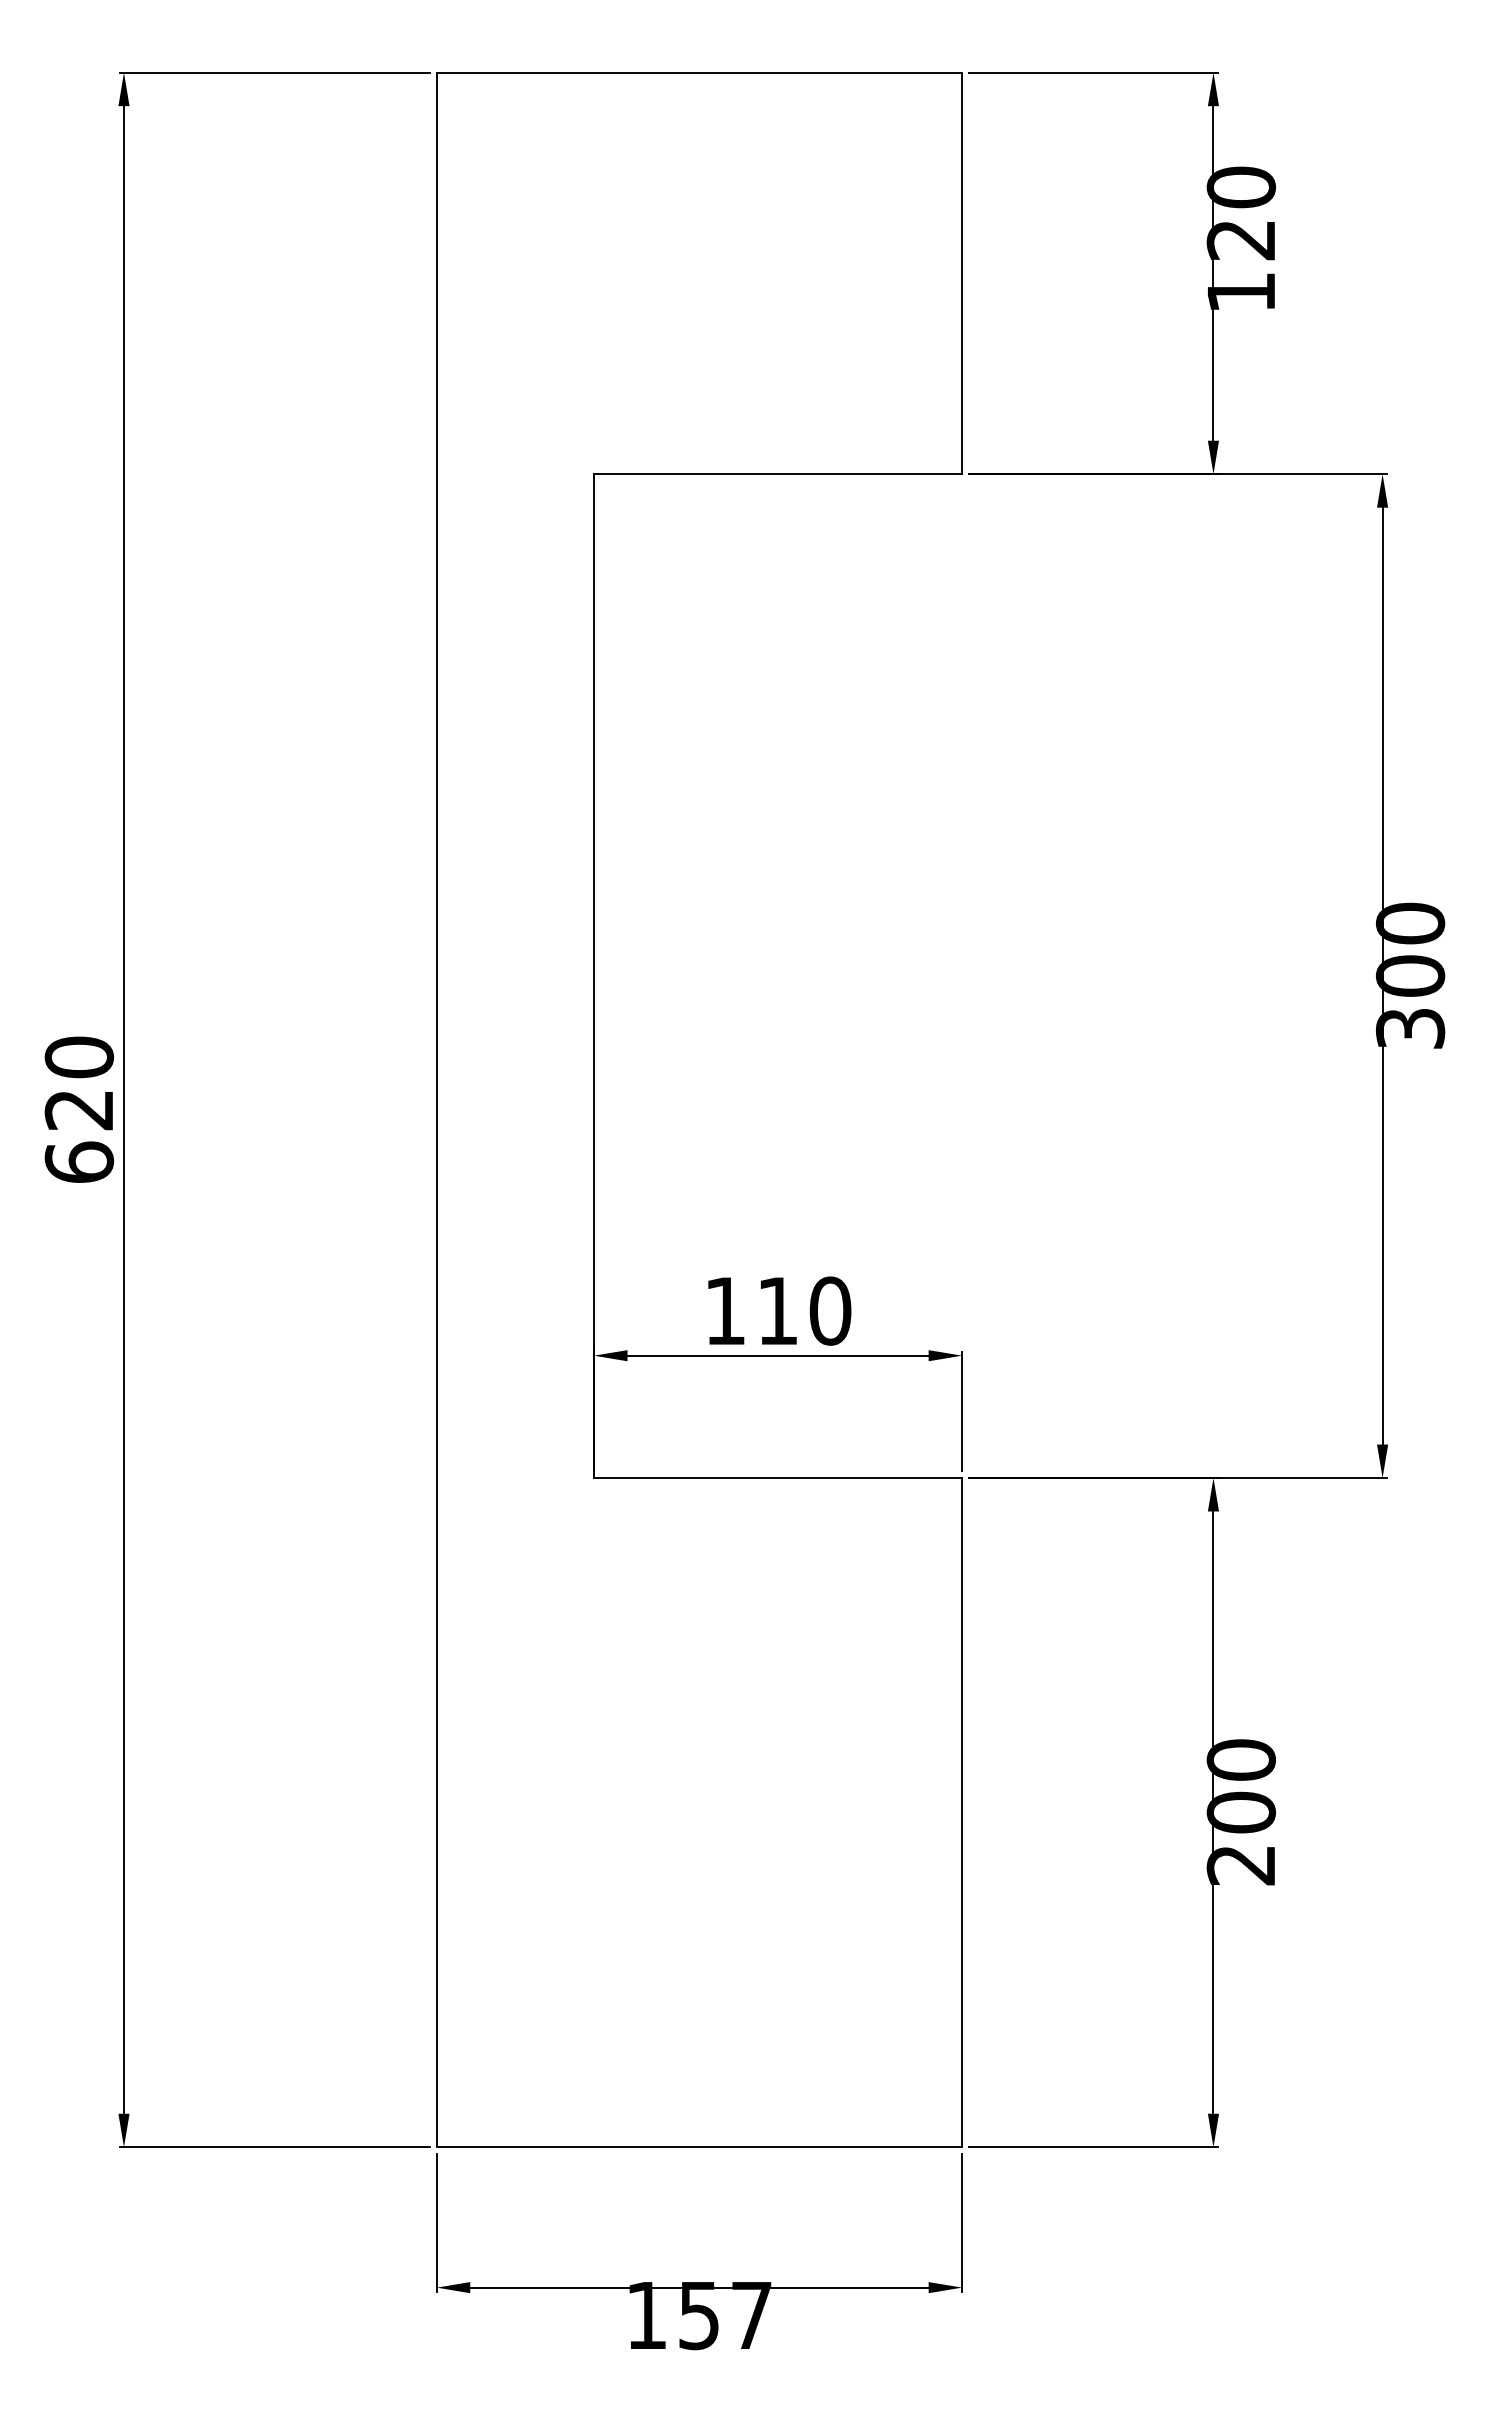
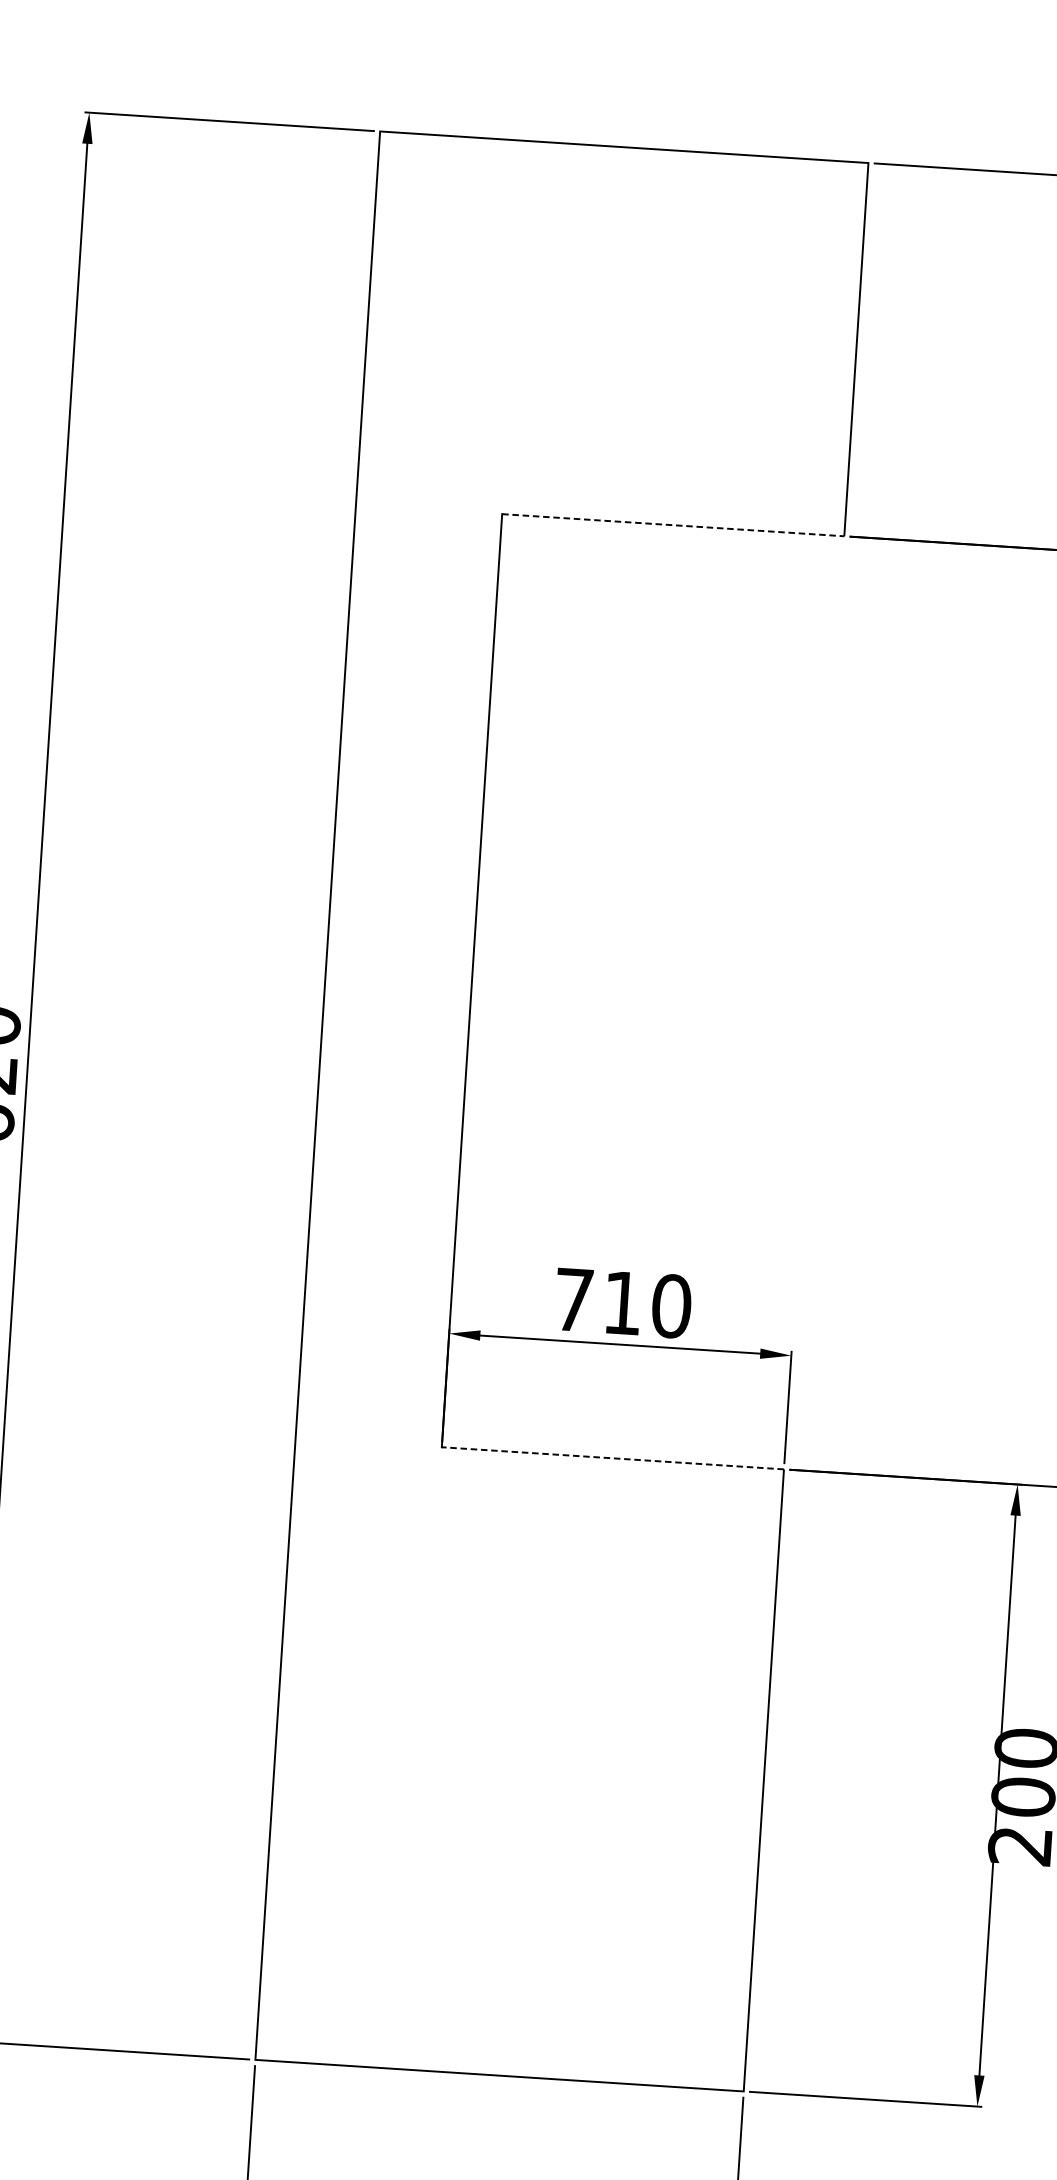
line: (778, 474) -> (673, 525), solid -> dashed
text: (725, 1310) -> (574, 1299), 110 -> 710
line: (777, 1478) -> (612, 1458), solid -> dashed

